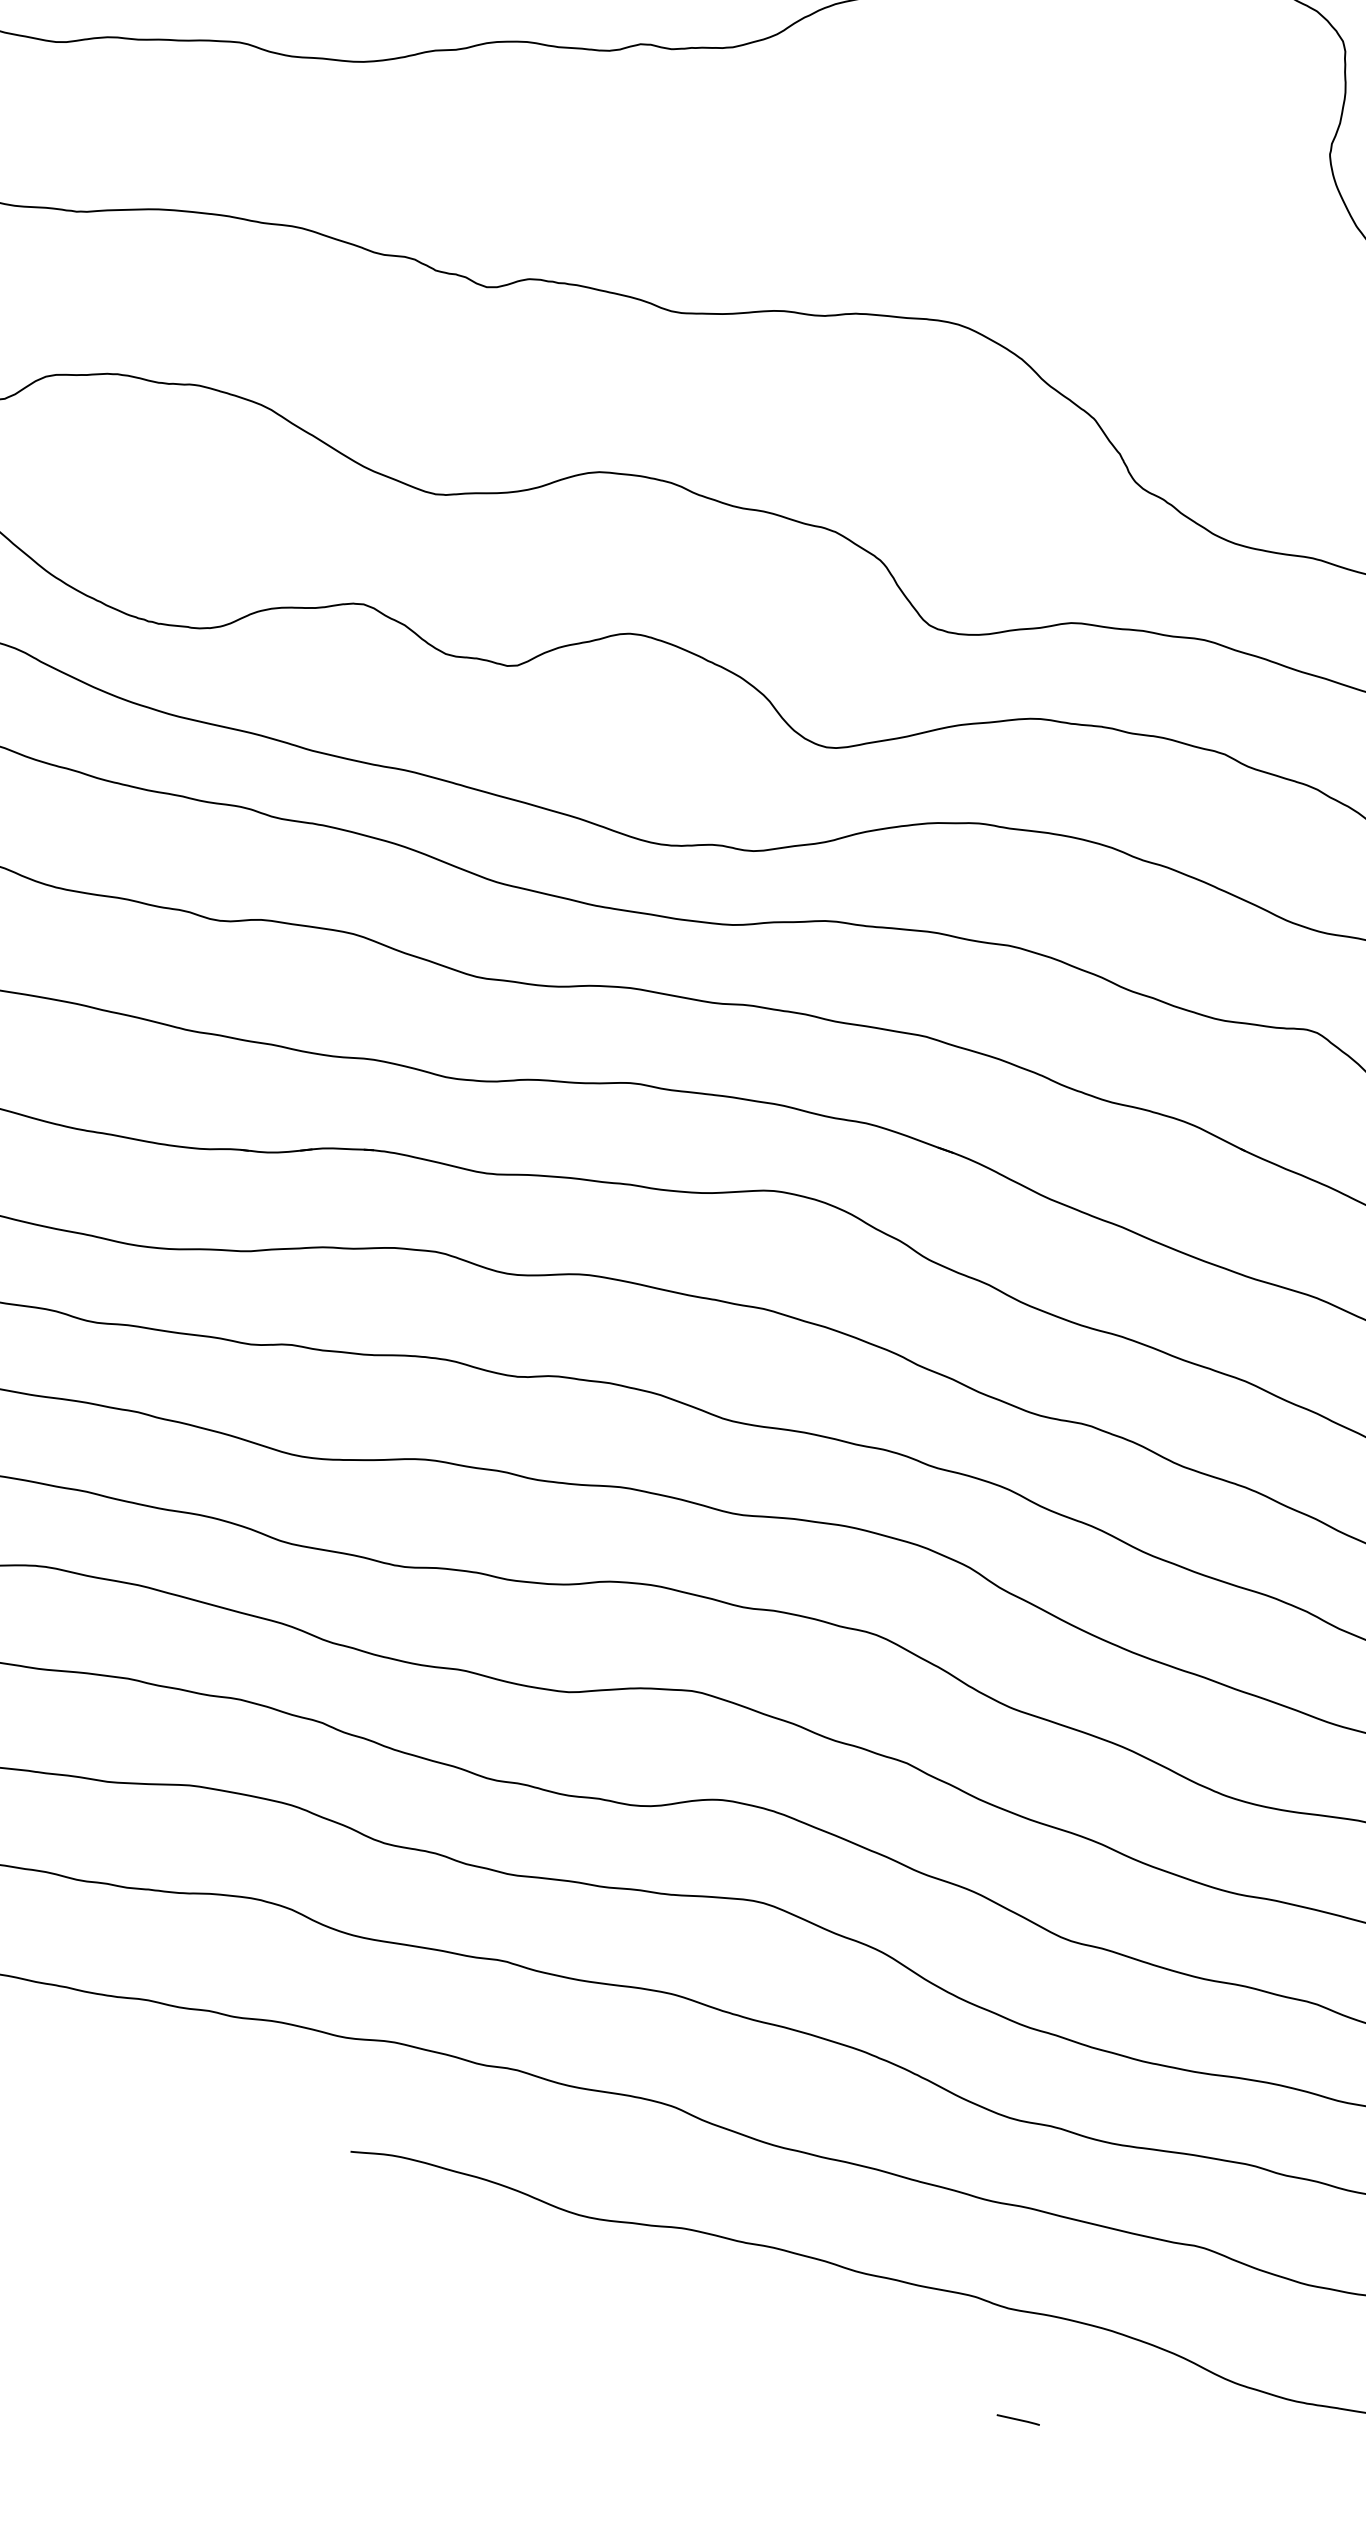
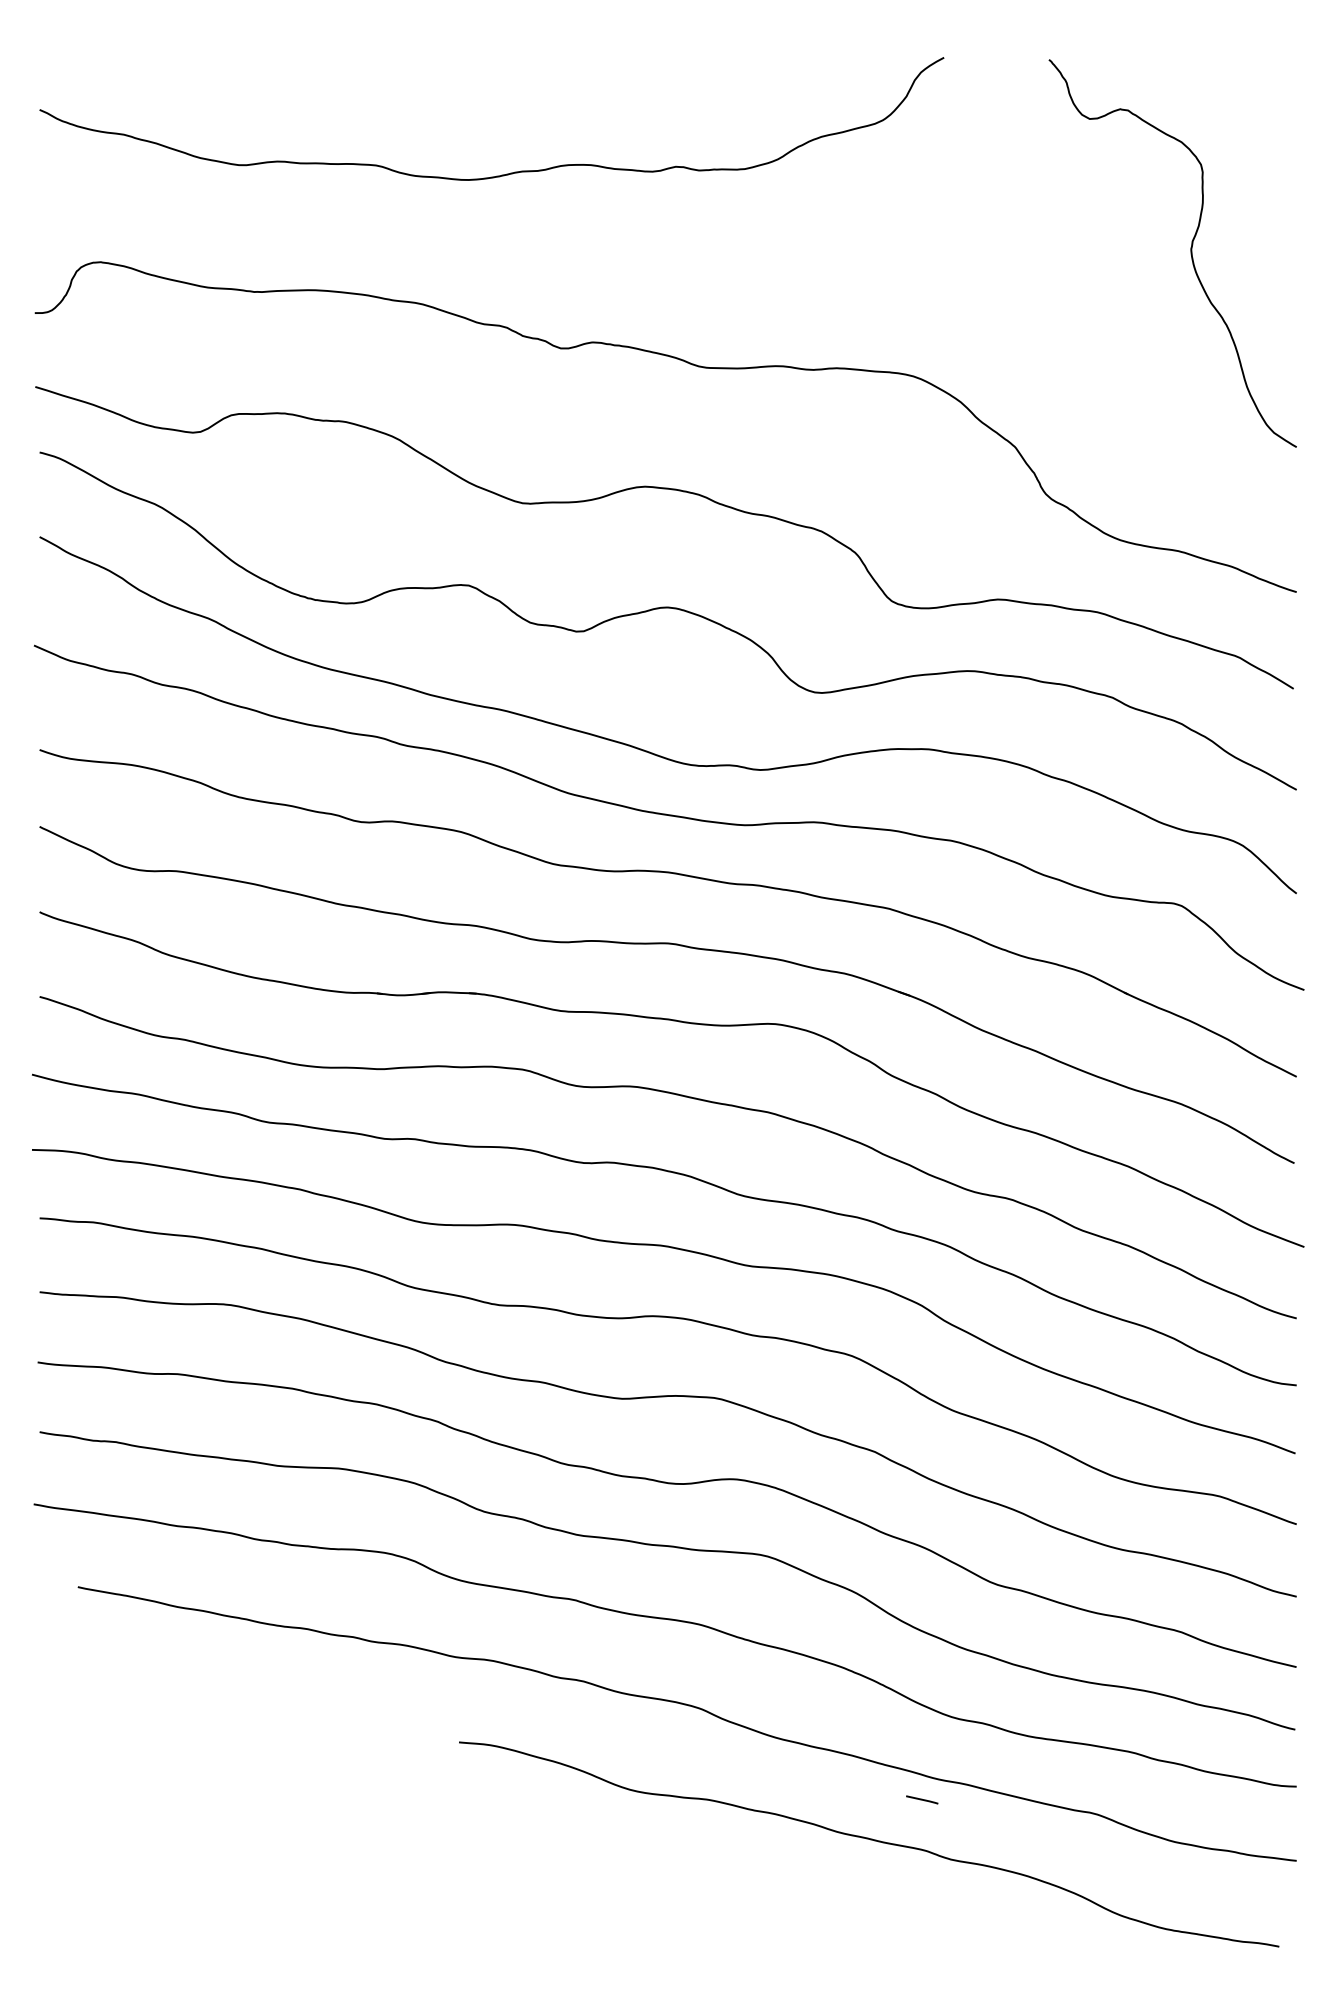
line: (1018, 2419) -> (922, 1799), moved

